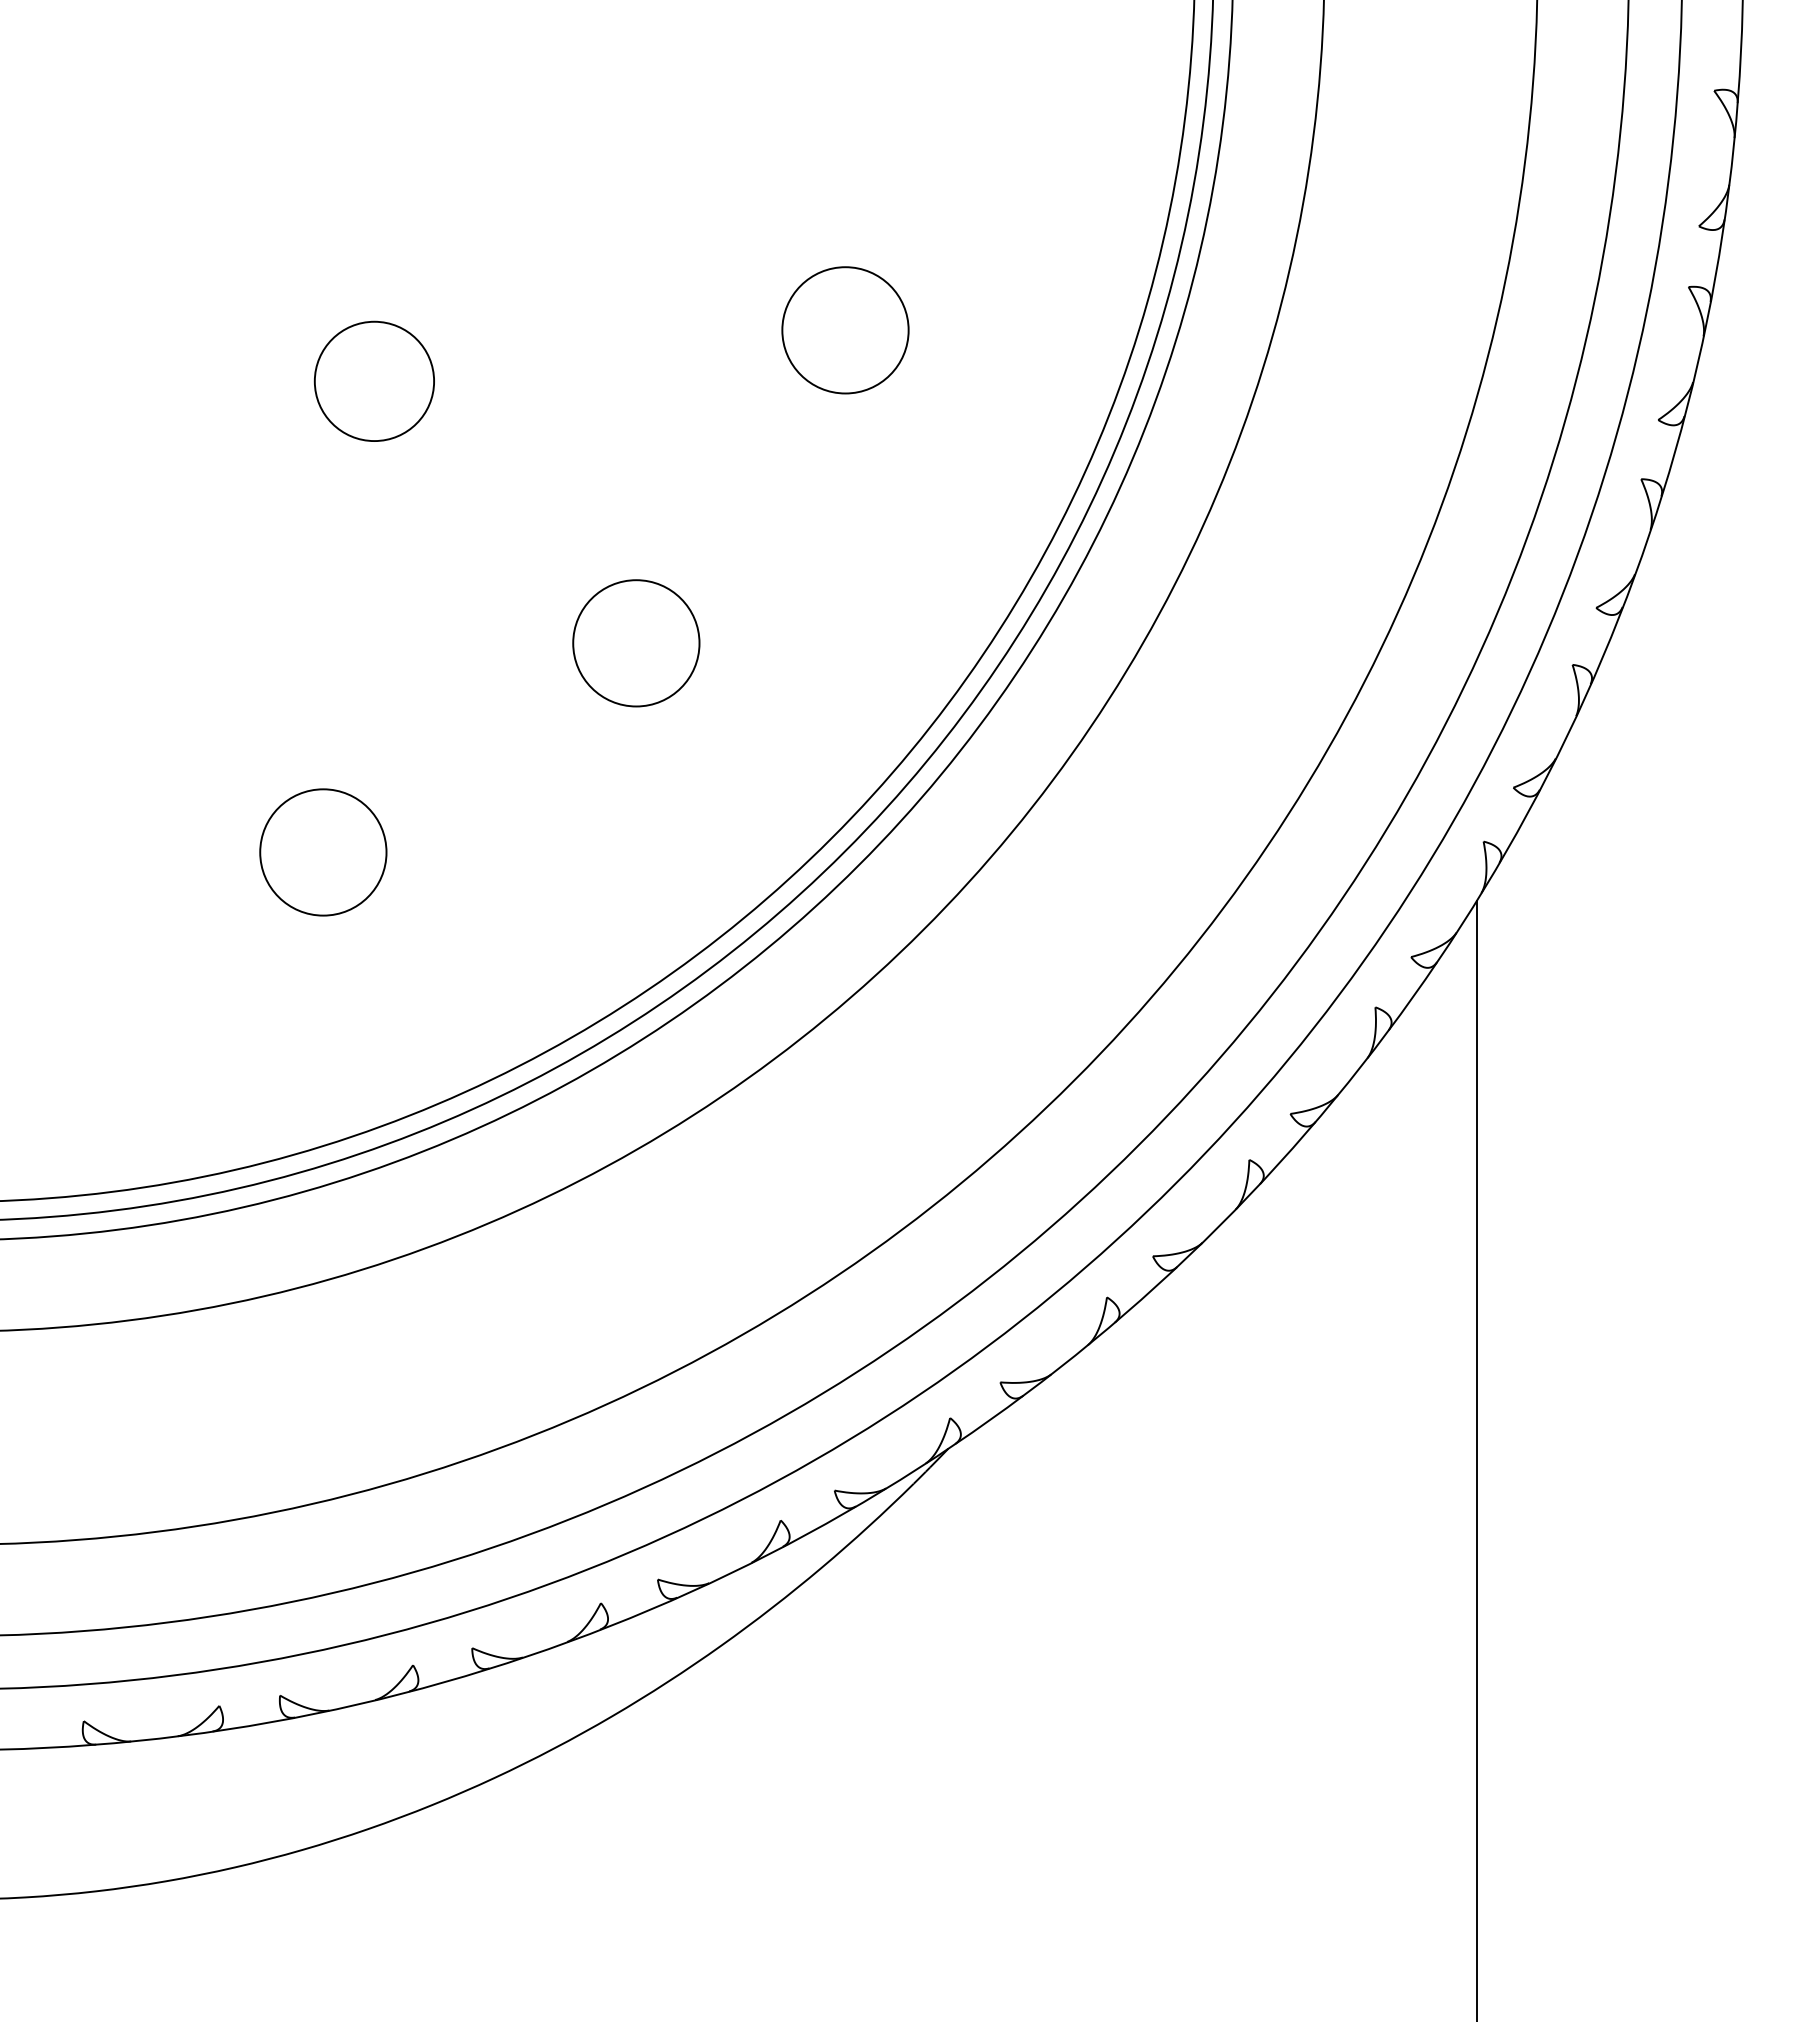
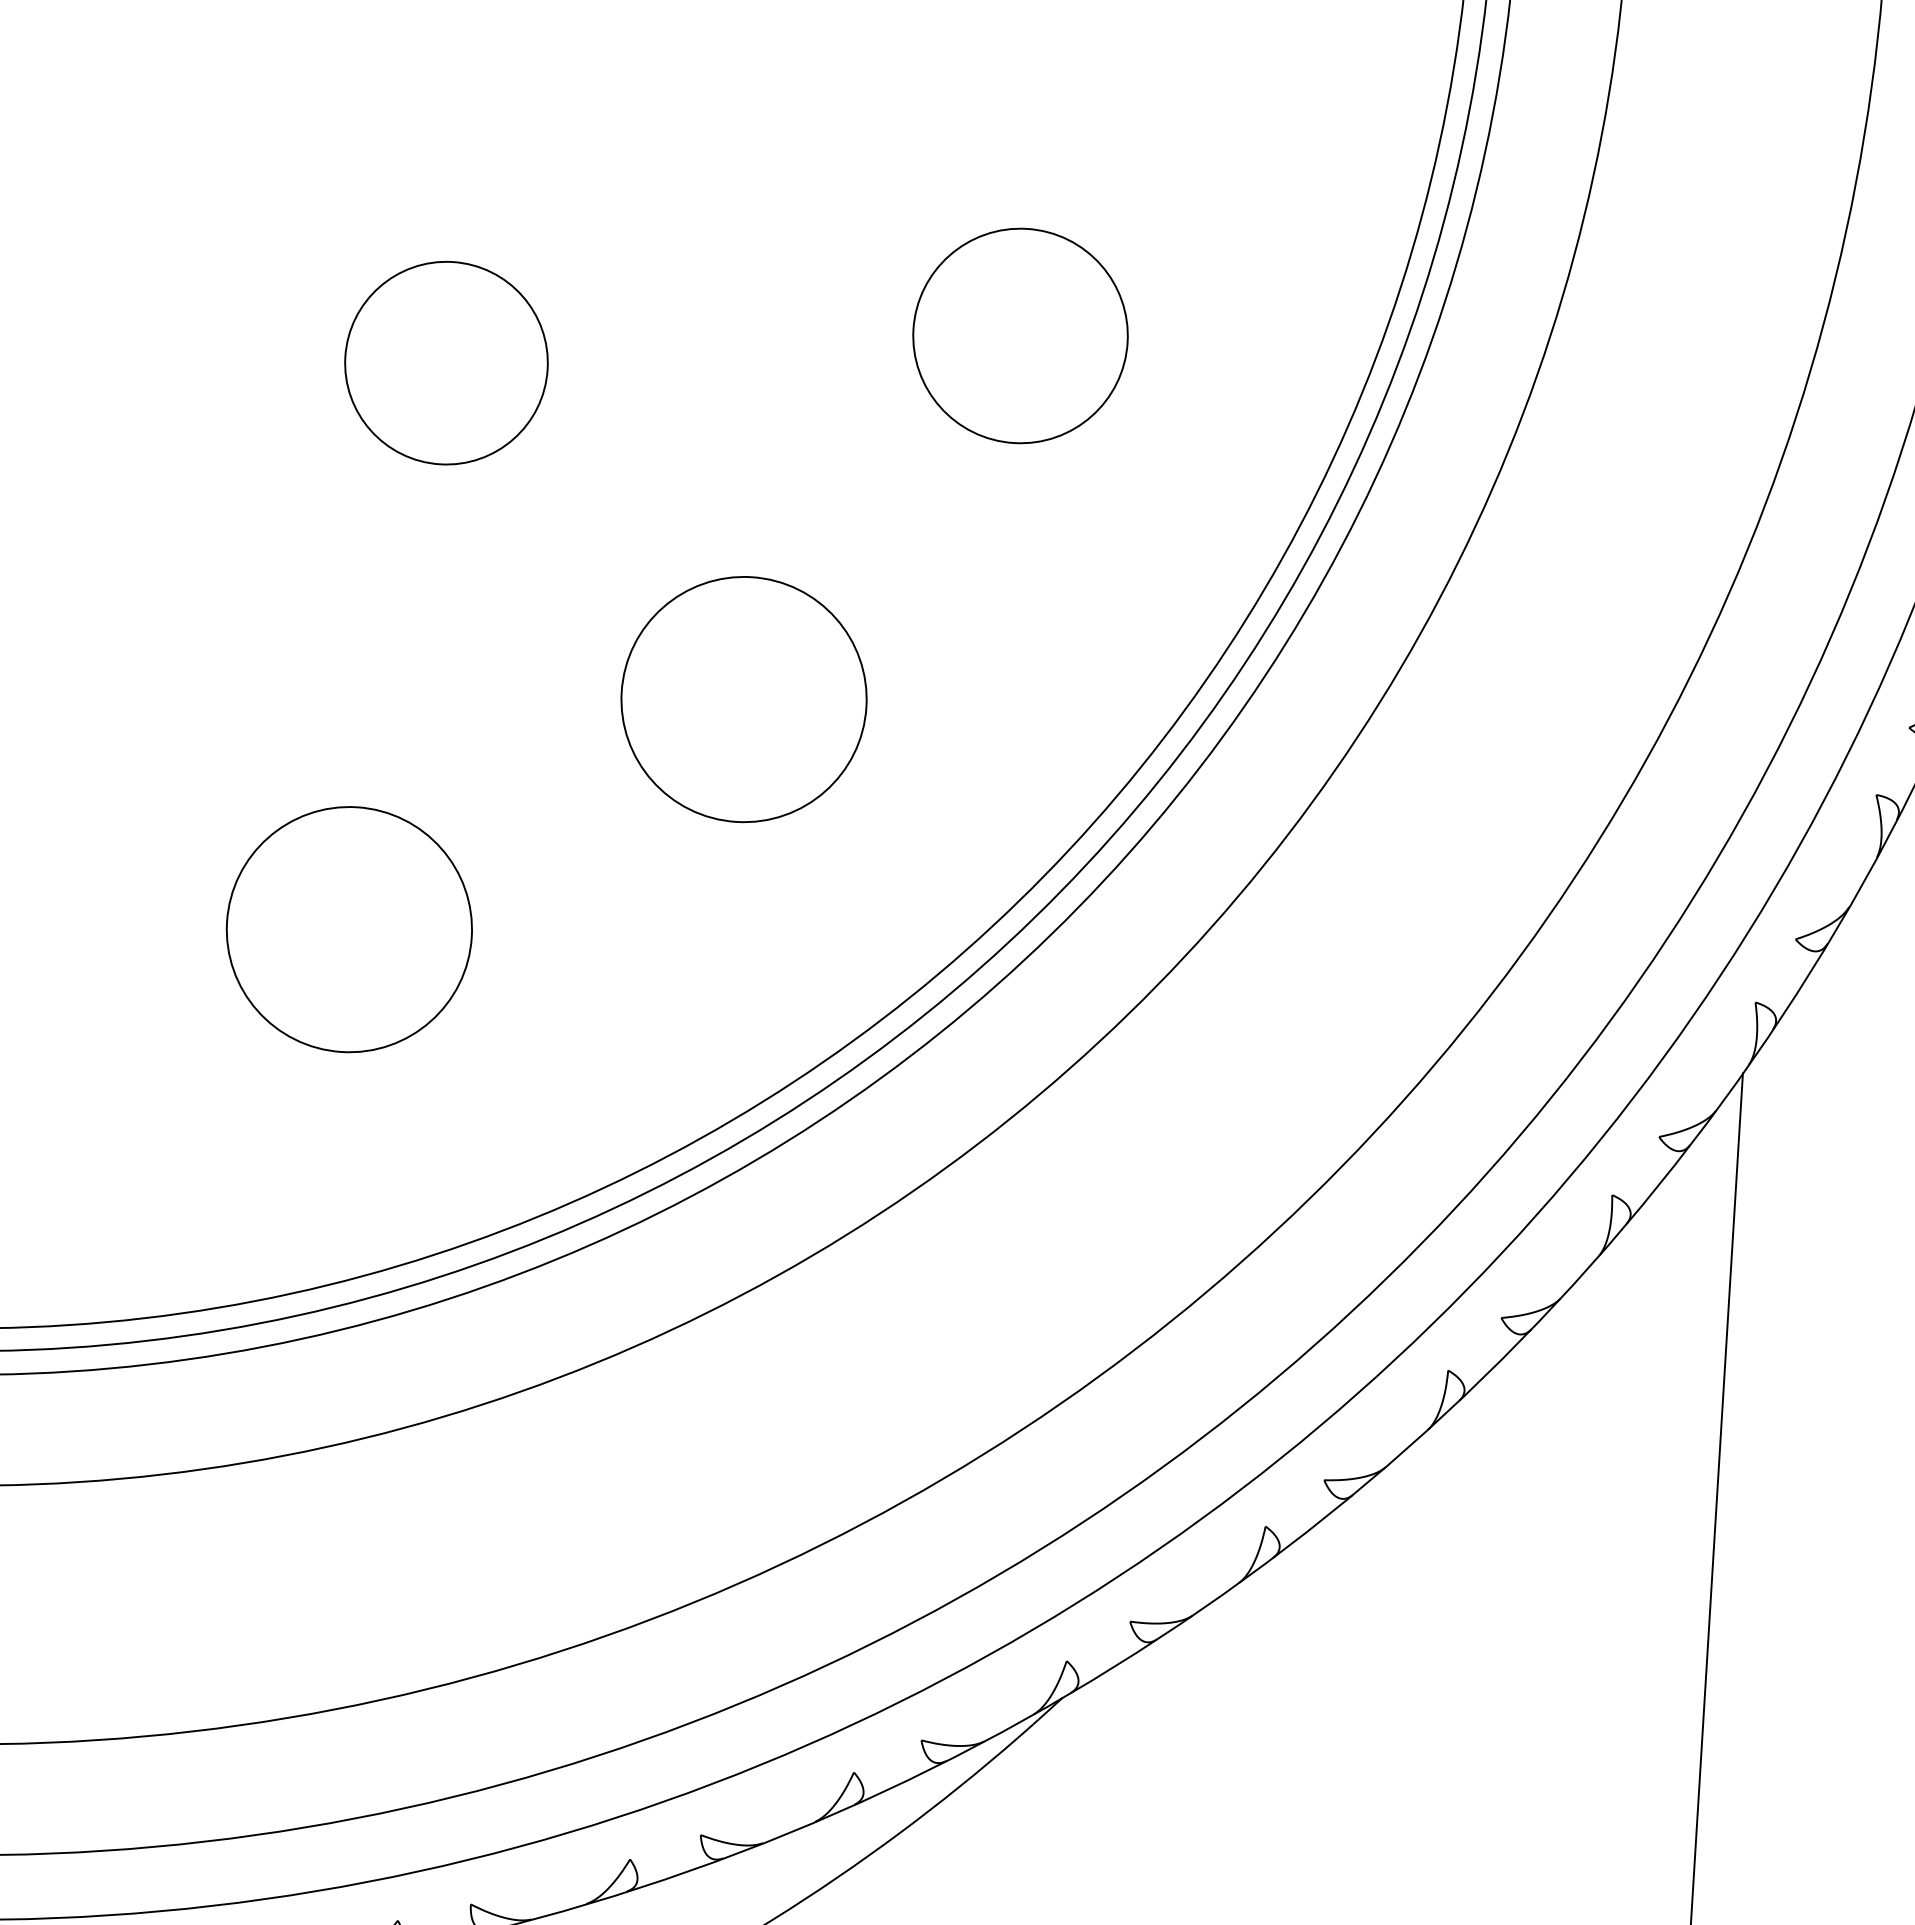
circle: (845, 330) -> (1020, 336), size x1.4
circle: (373, 380) -> (445, 361), size x1.4
circle: (636, 643) -> (744, 699), size x1.6
circle: (323, 852) -> (349, 929), size x1.6

